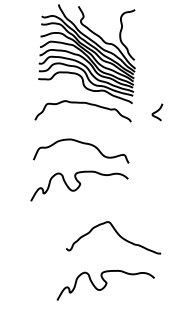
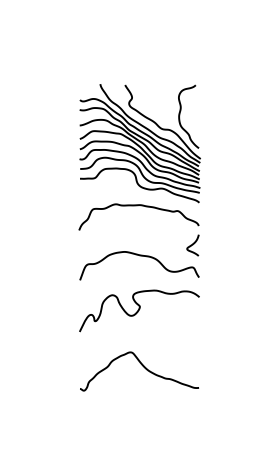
curve: (156, 112) -> (192, 245), moved
curve: (117, 234) -> (143, 367), moved
curve: (106, 286) -> (179, 432), removed

